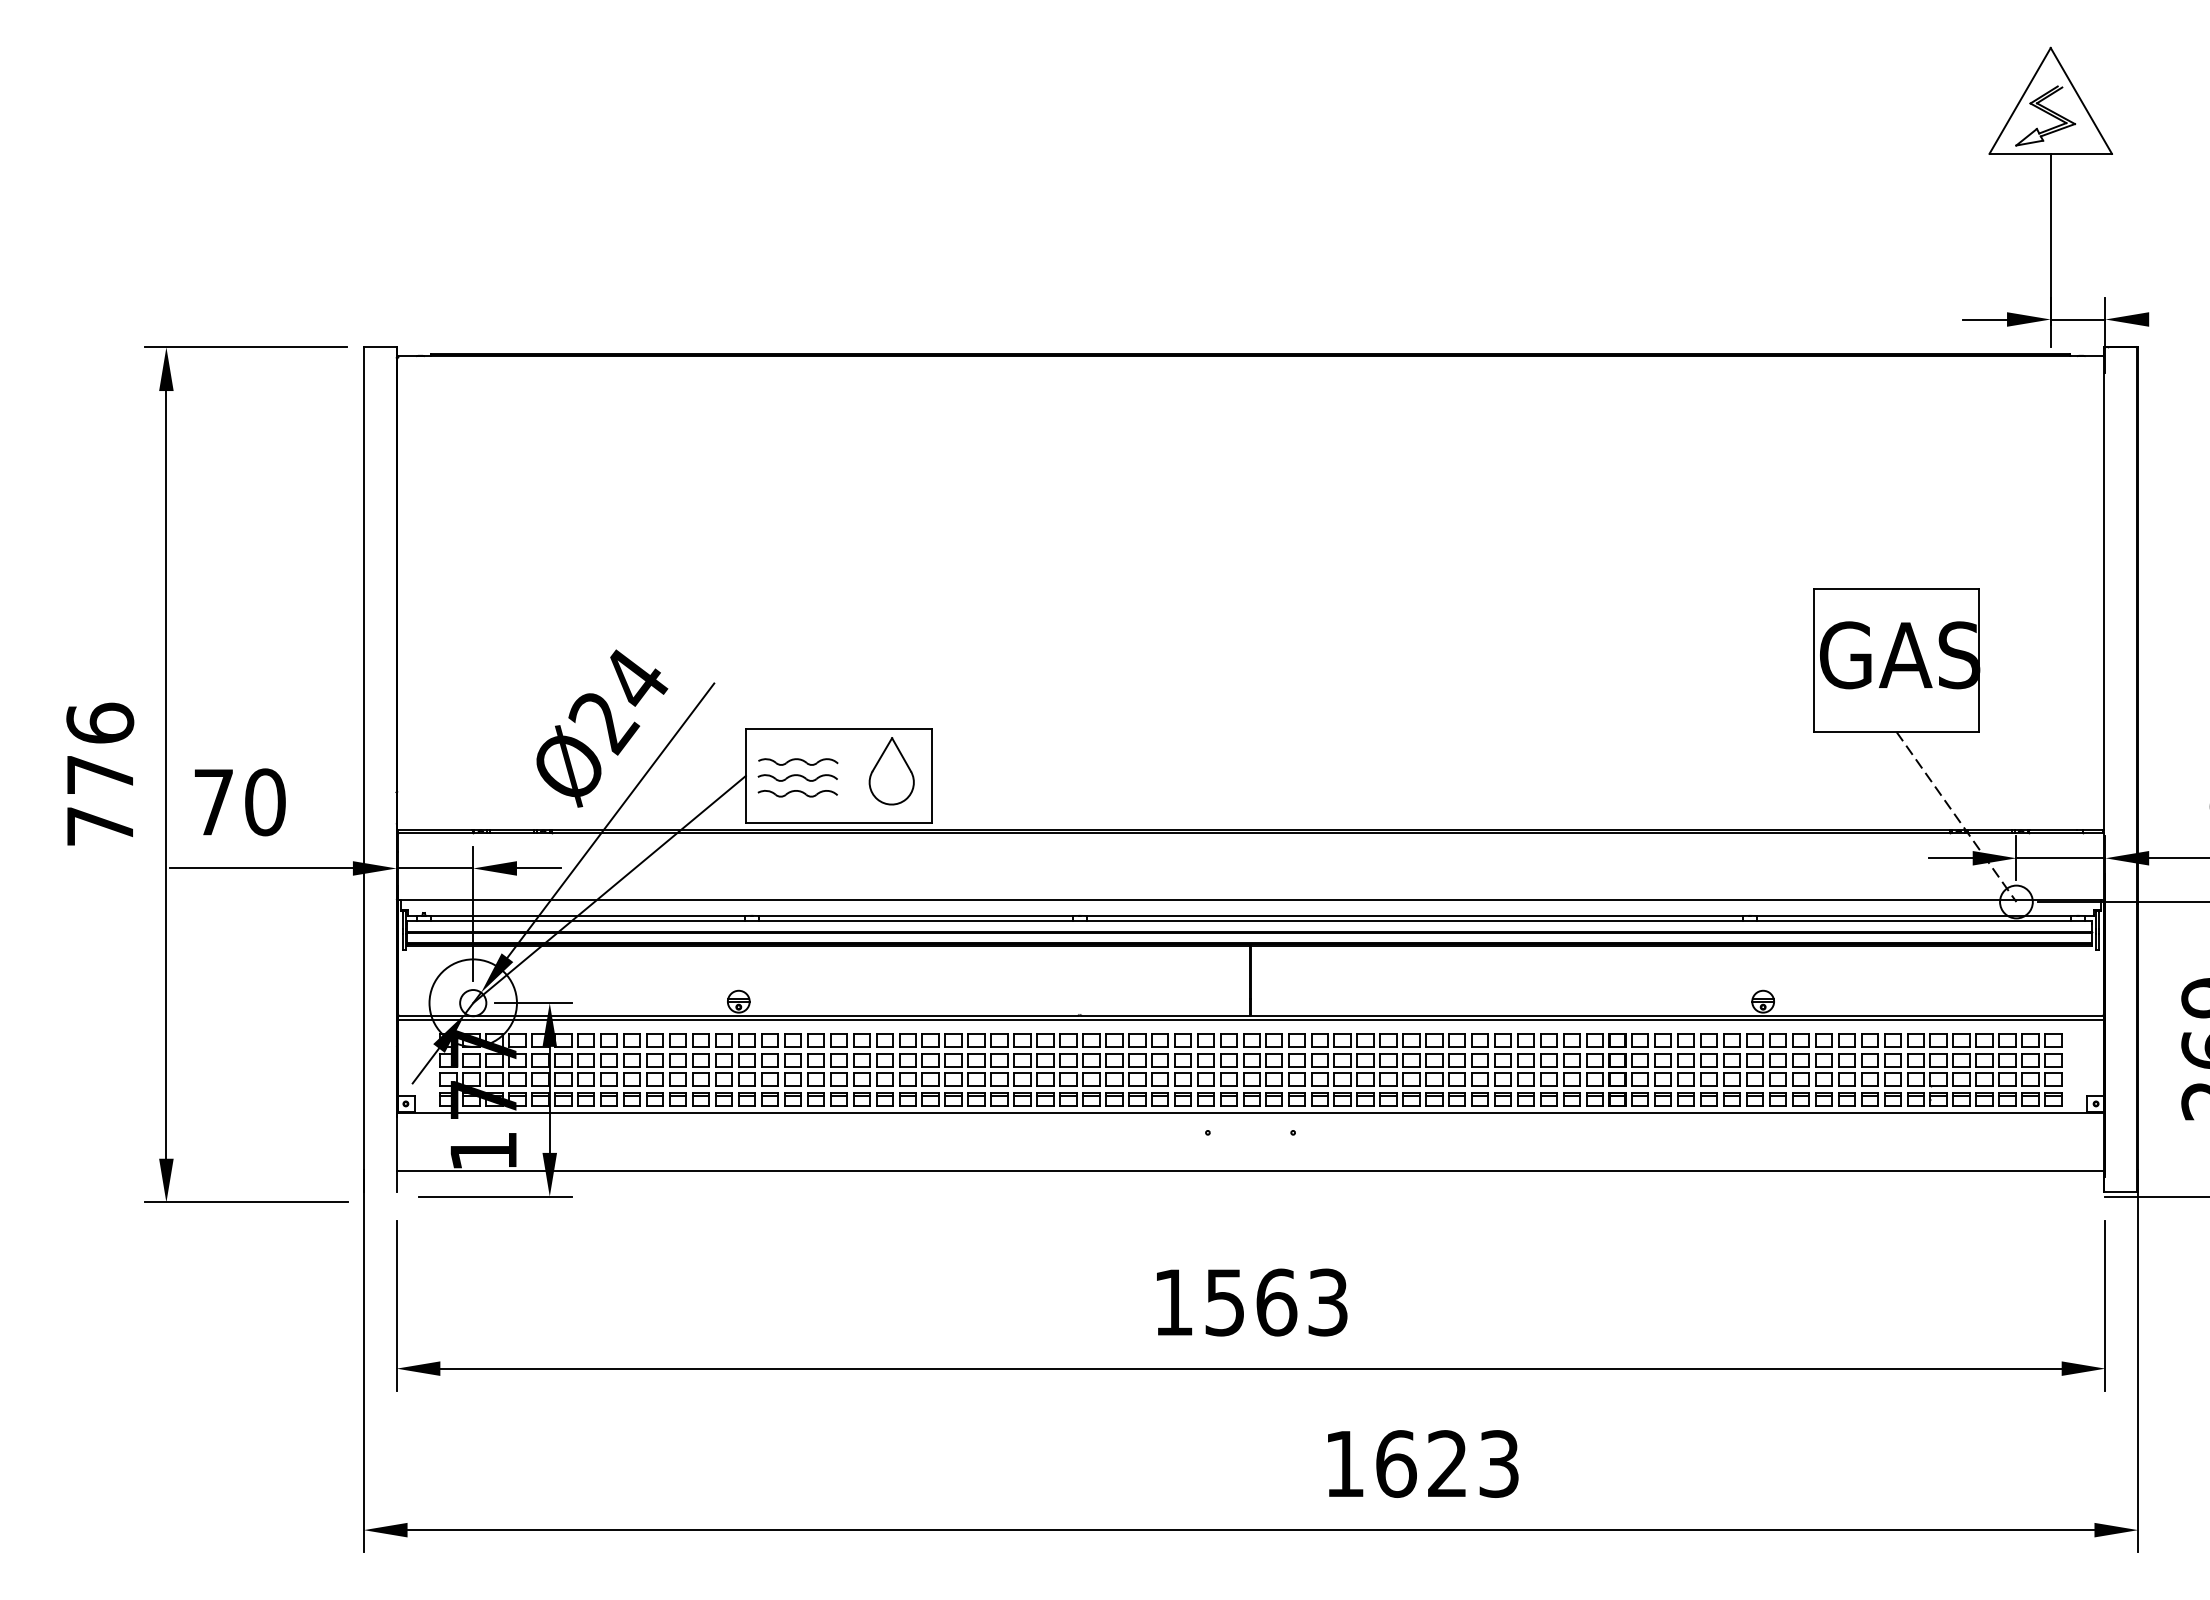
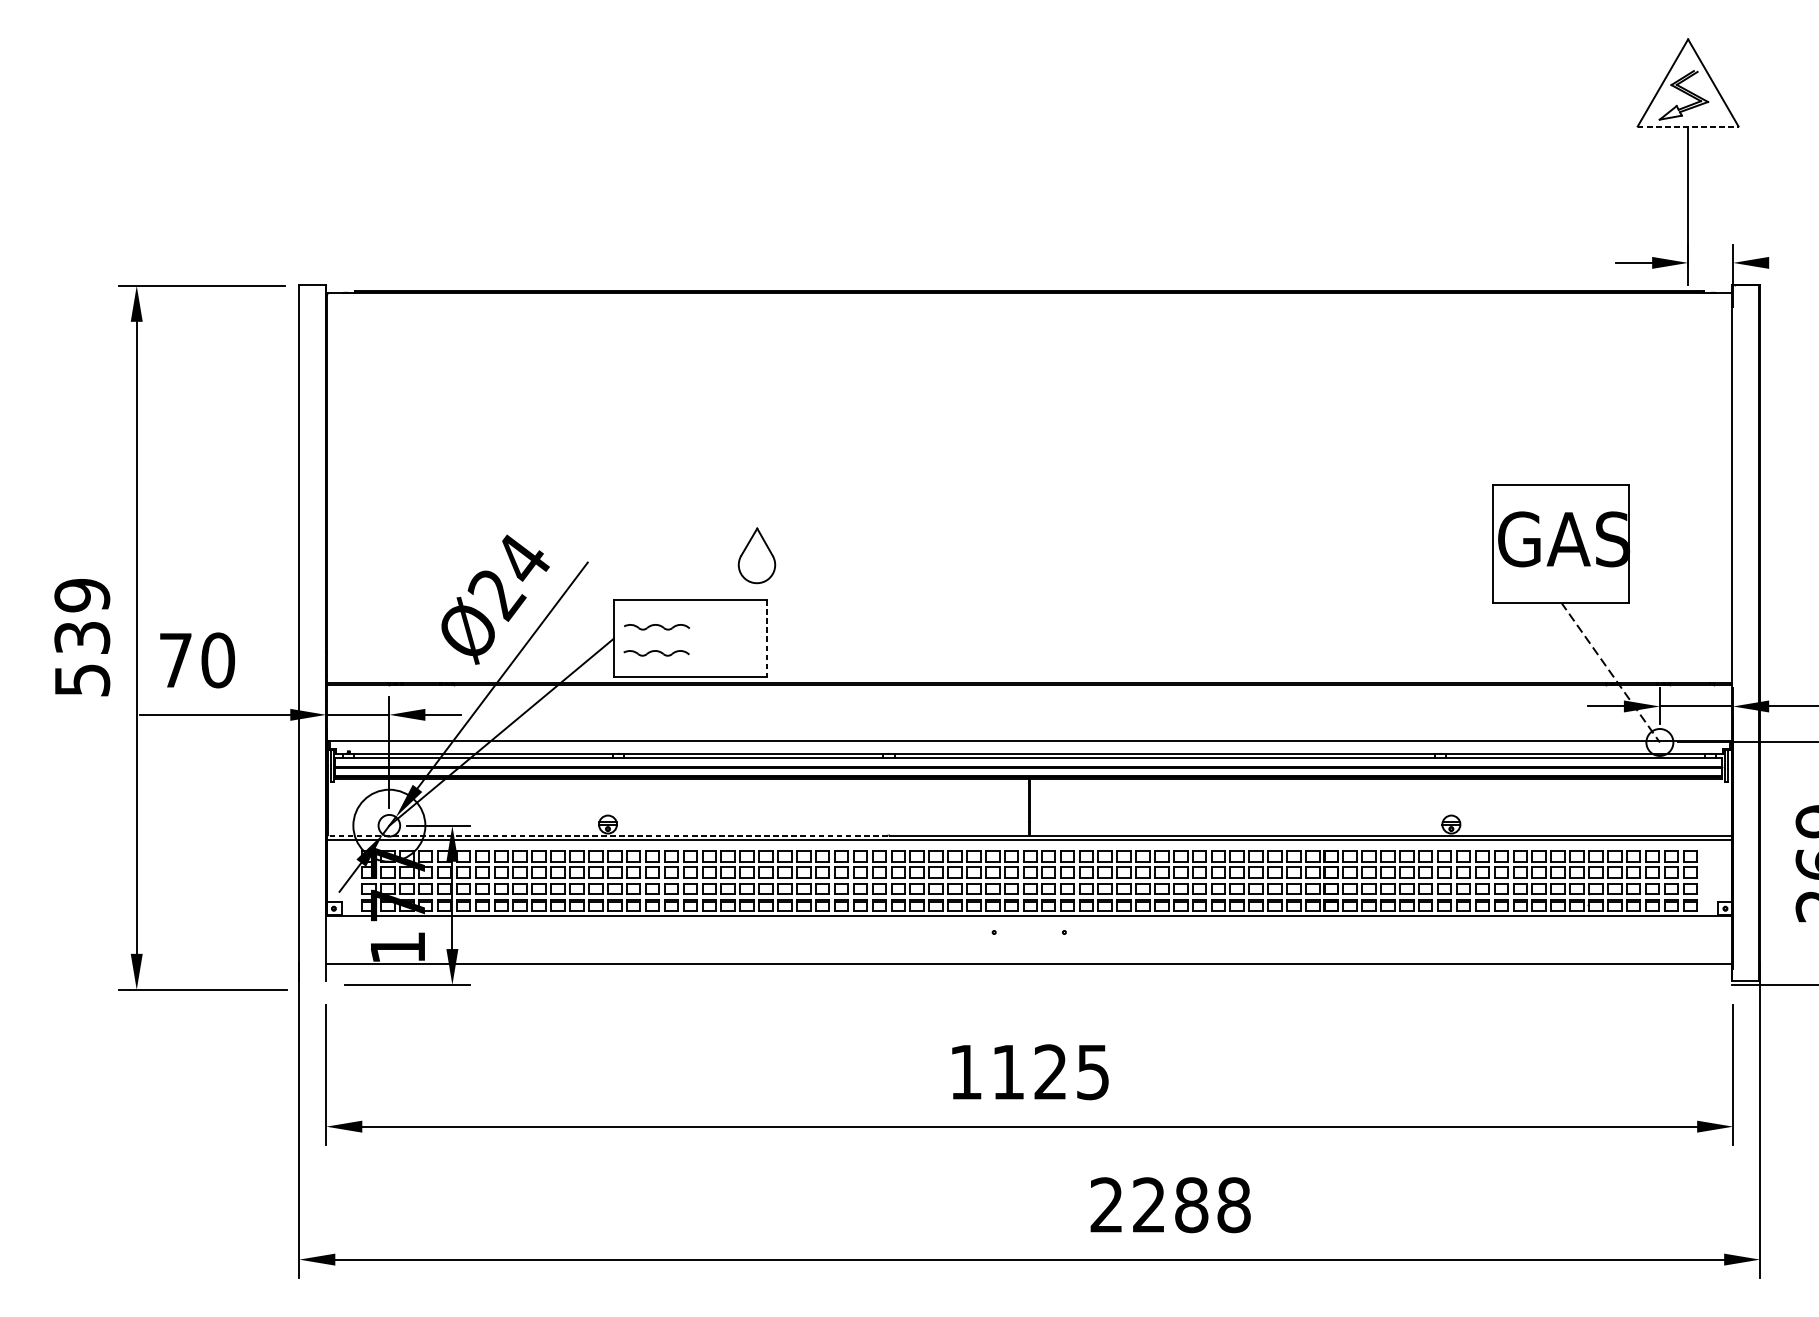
line: (2051, 153) -> (1688, 126), solid -> dashed
line: (2077, 319) -> (1710, 262), removed
part: (891, 771) -> (756, 555), moved
text: (100, 773) -> (82, 636), 776 -> 539
line: (931, 775) -> (766, 638), solid -> dashed
part: (797, 777) -> (656, 639), removed
line: (738, 1015) -> (607, 835), solid -> dashed
text: (1276, 1302) -> (1050, 1072), 1563 -> 1125
text: (1422, 1463) -> (1170, 1204), 1623 -> 2288

